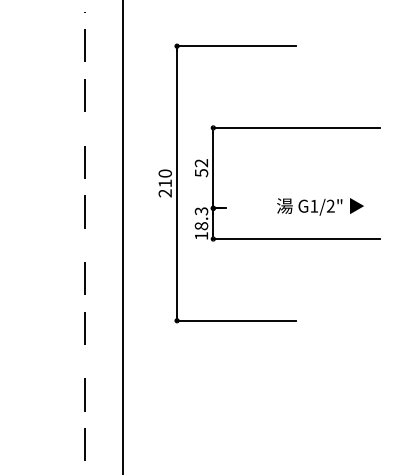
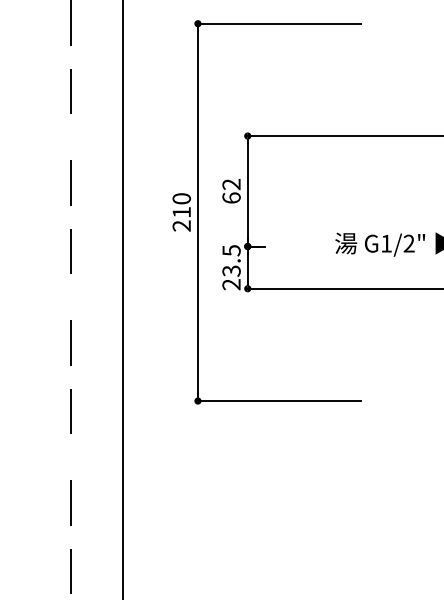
text: (201, 172) -> (231, 197), 52 -> 62
text: (201, 223) -> (231, 267), 18.3 -> 23.5

